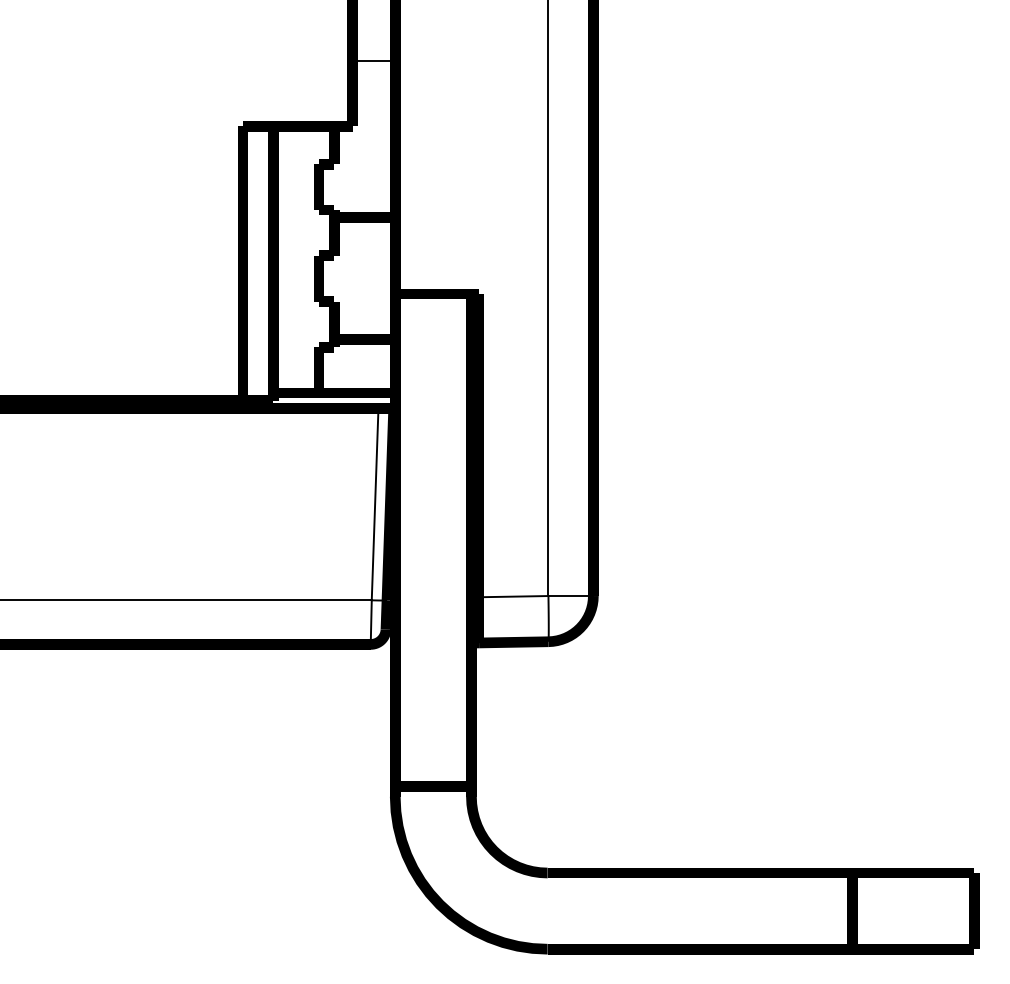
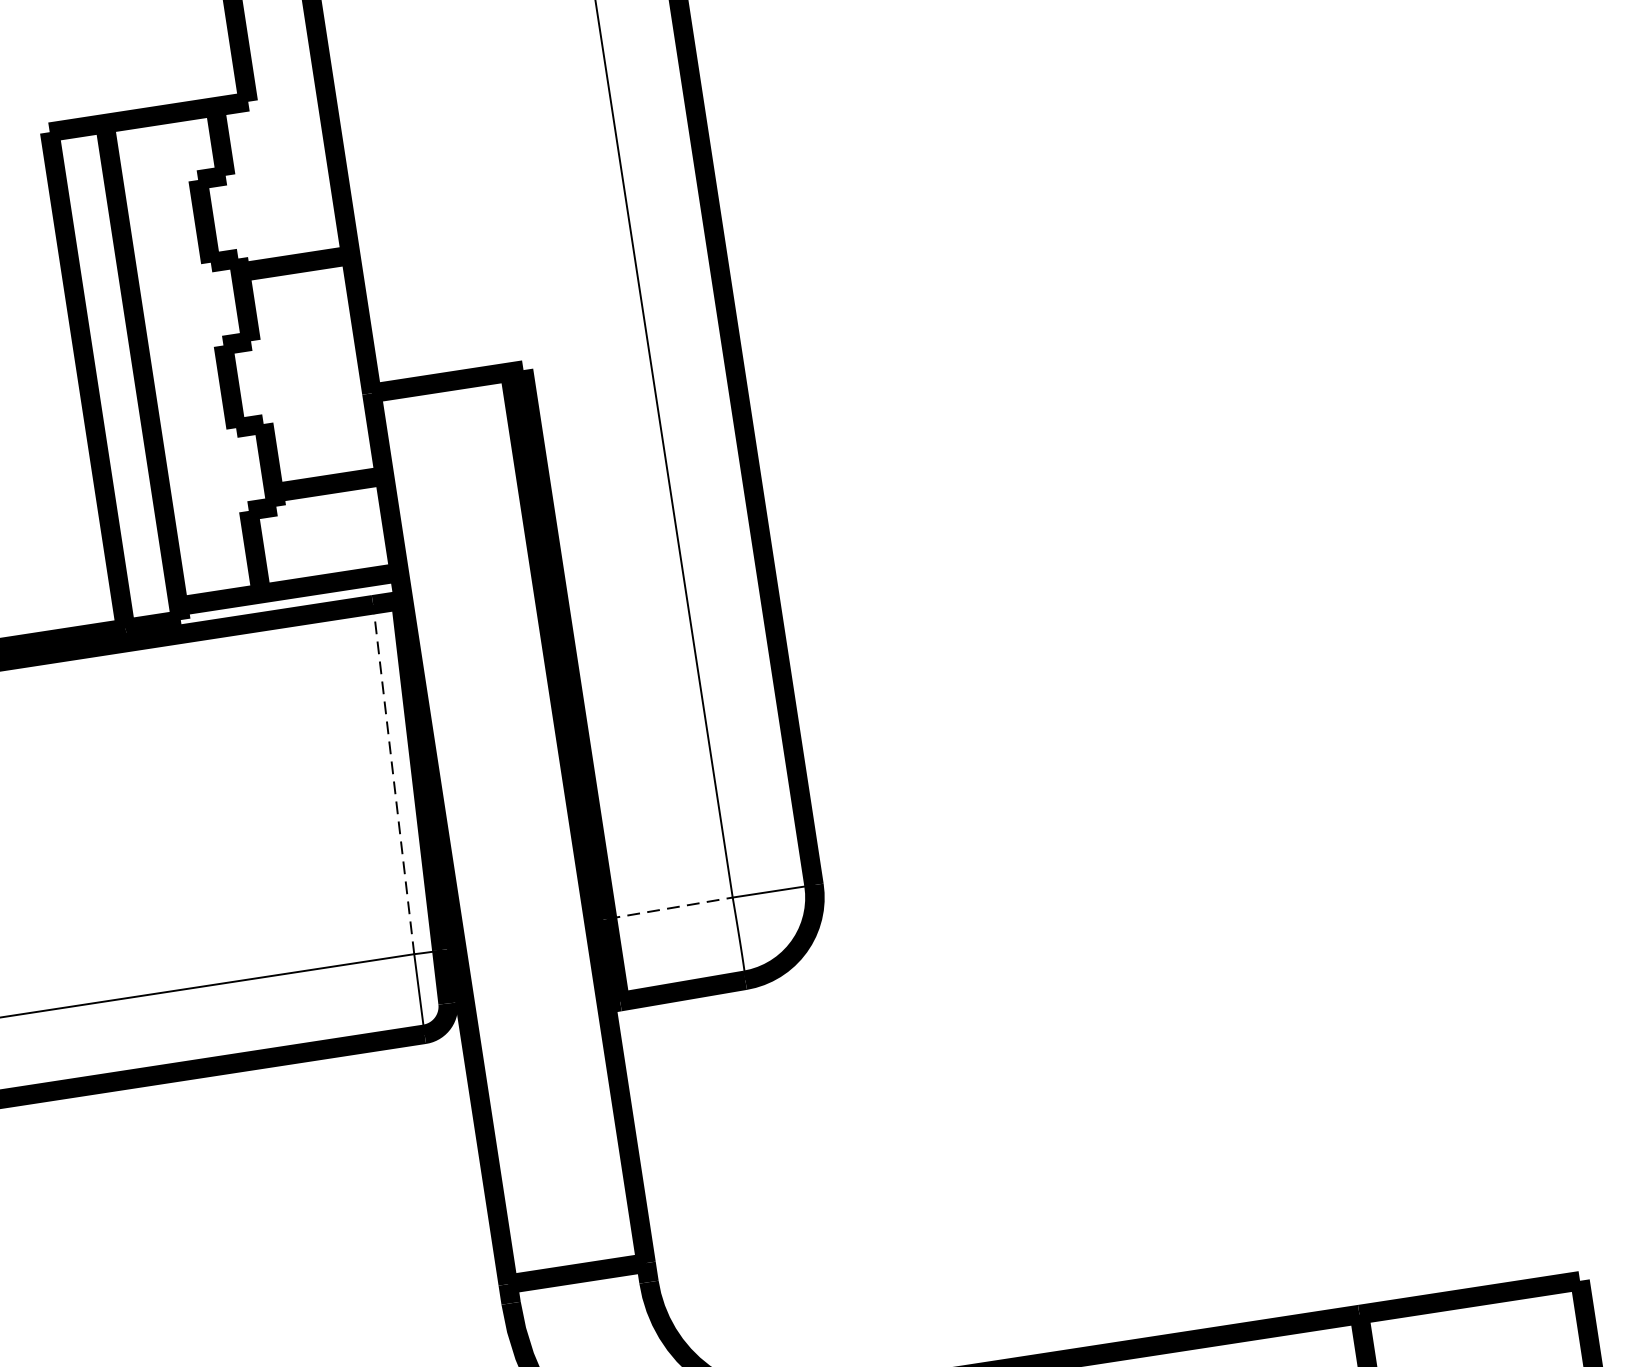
line: (375, 503) -> (394, 778), solid -> dashed
line: (513, 596) -> (669, 908), solid -> dashed

